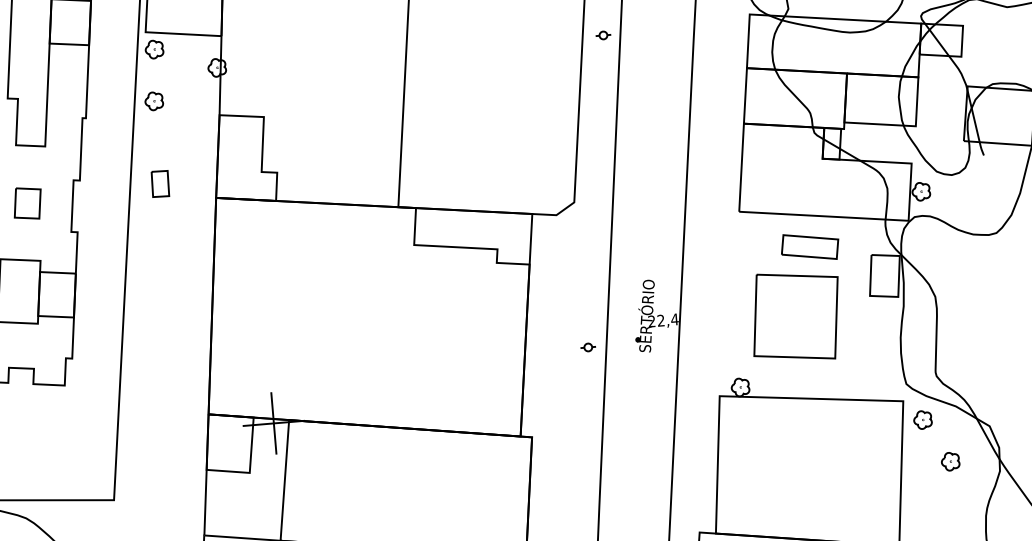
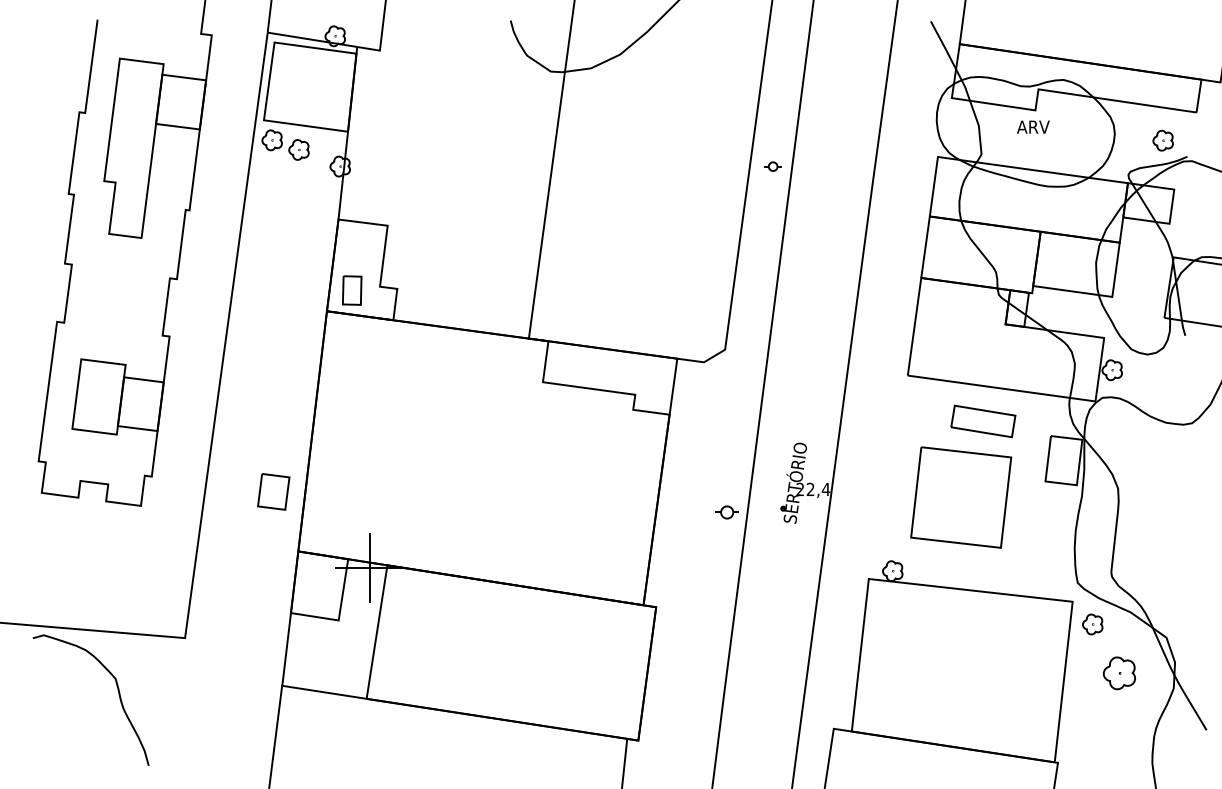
part: (153, 100) -> (298, 149), moved
part: (160, 183) -> (352, 290), moved
part: (27, 203) -> (273, 491), moved
part: (587, 347) -> (726, 512), size x1.4
part: (950, 461) -> (1119, 673), size x1.6

